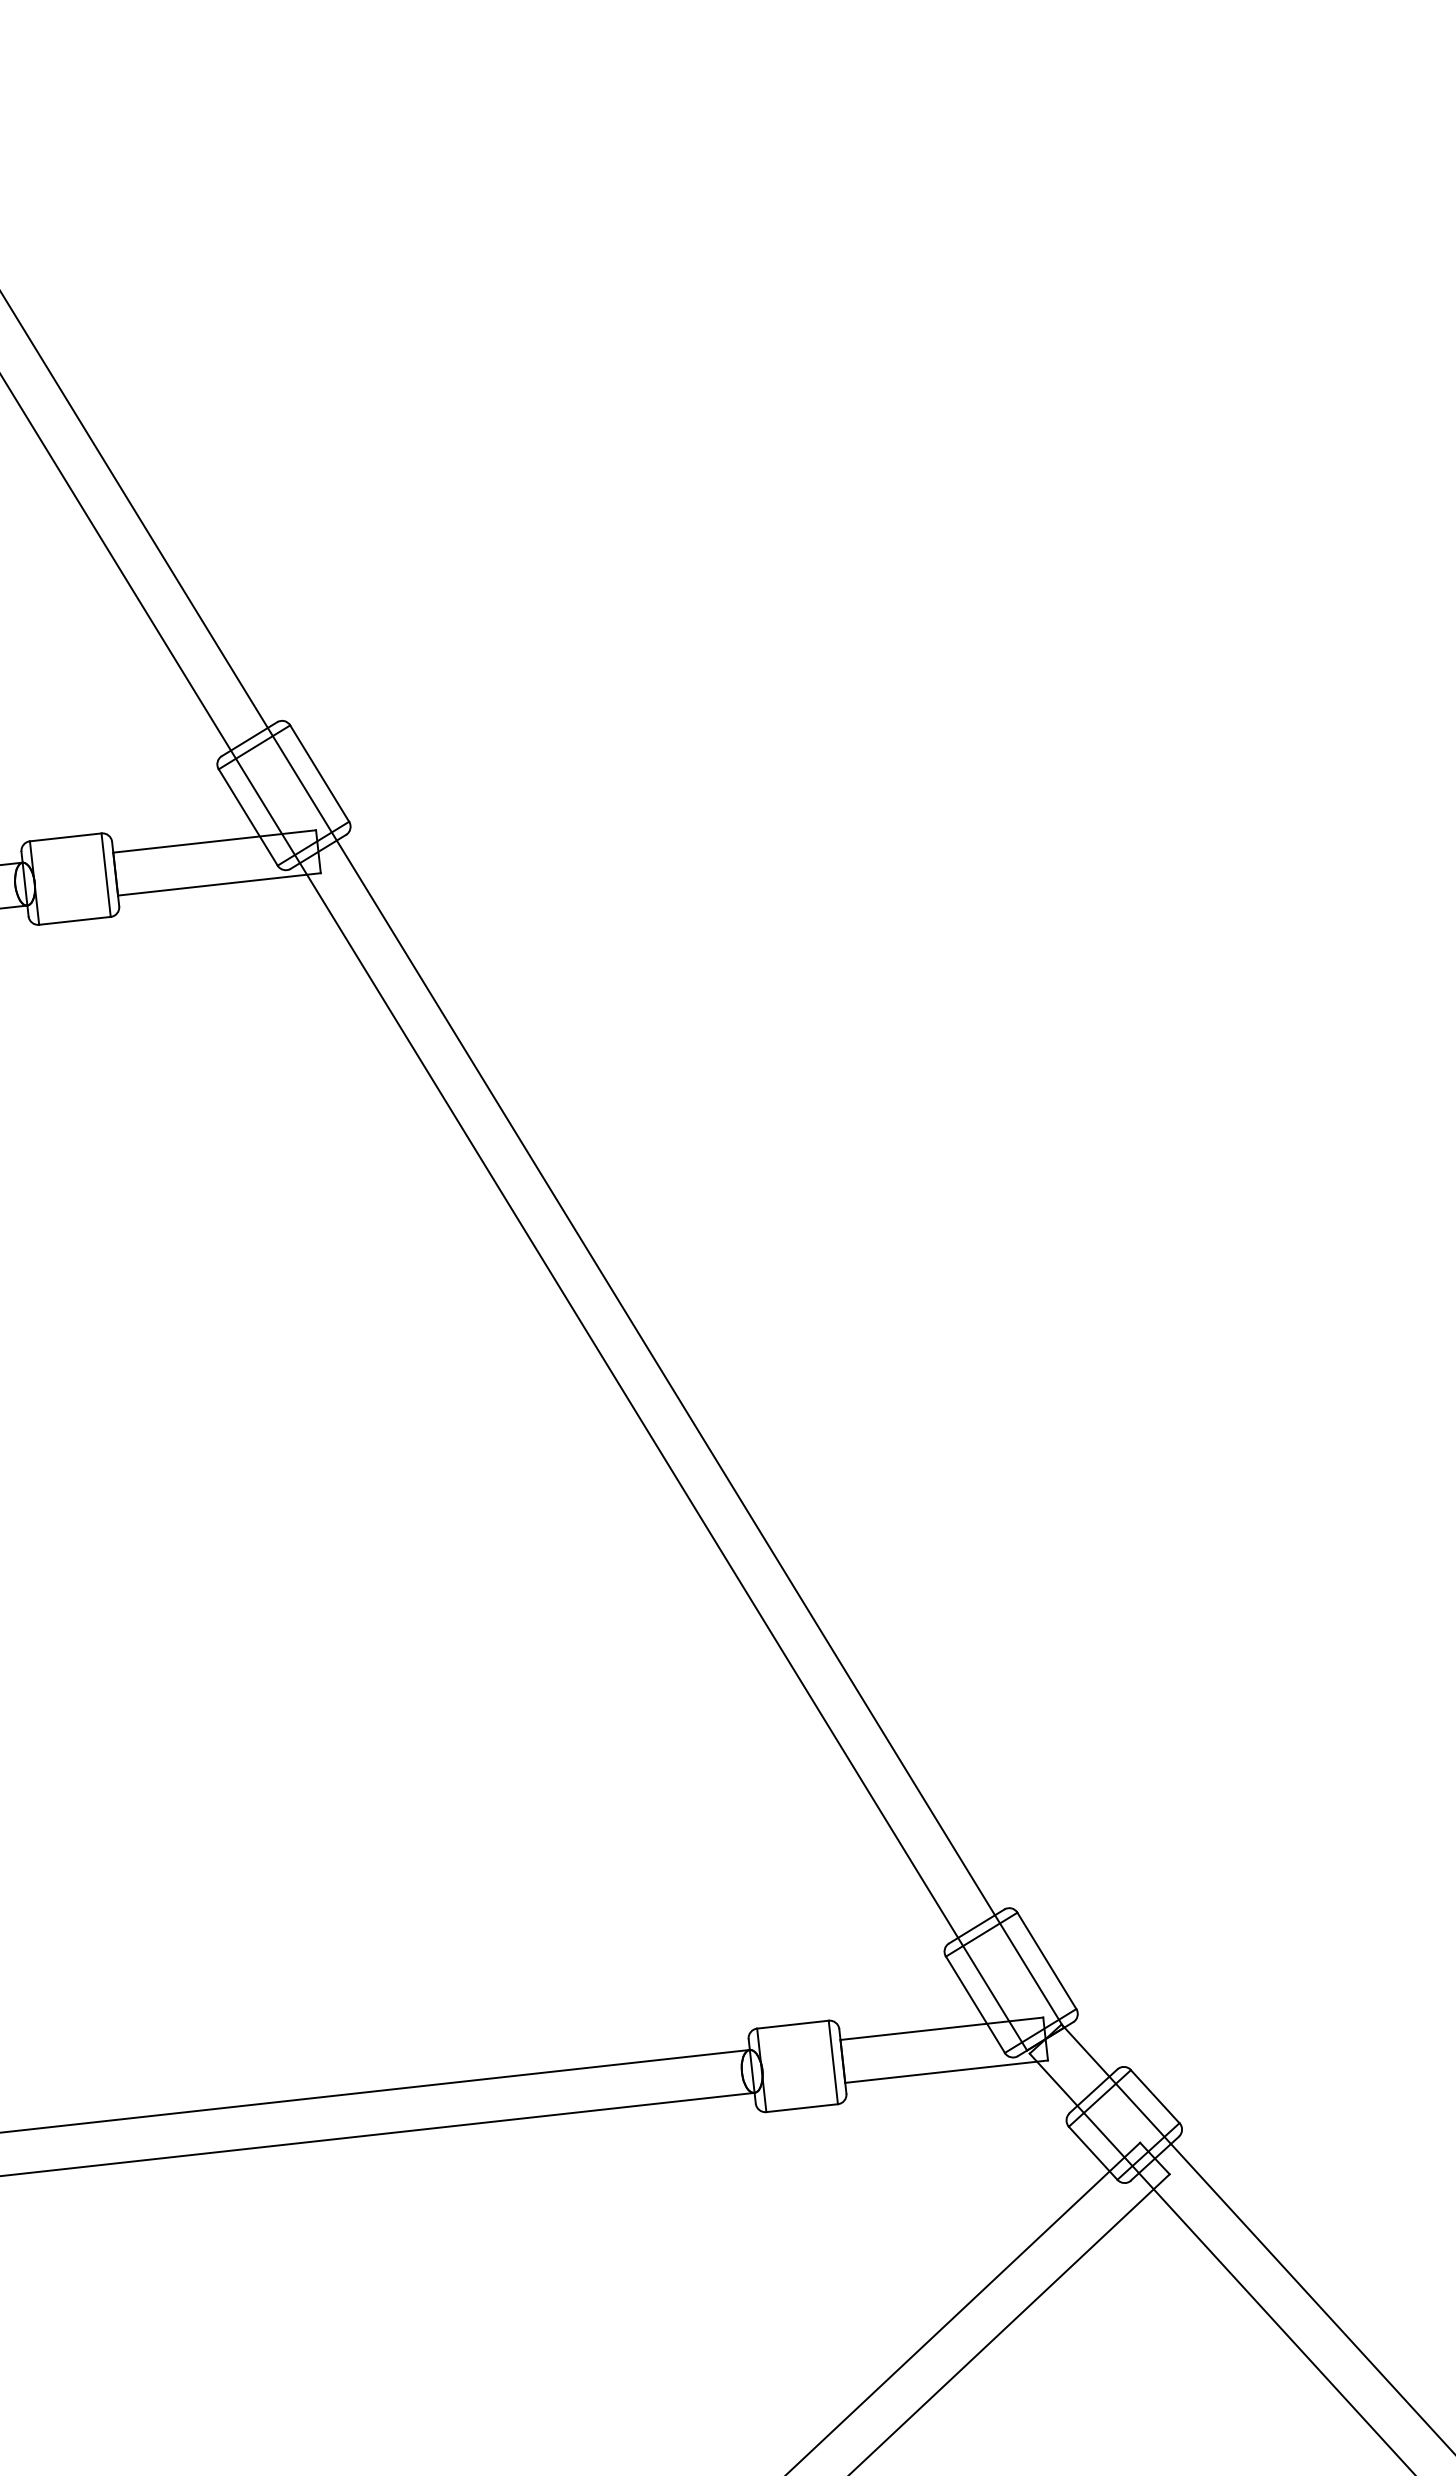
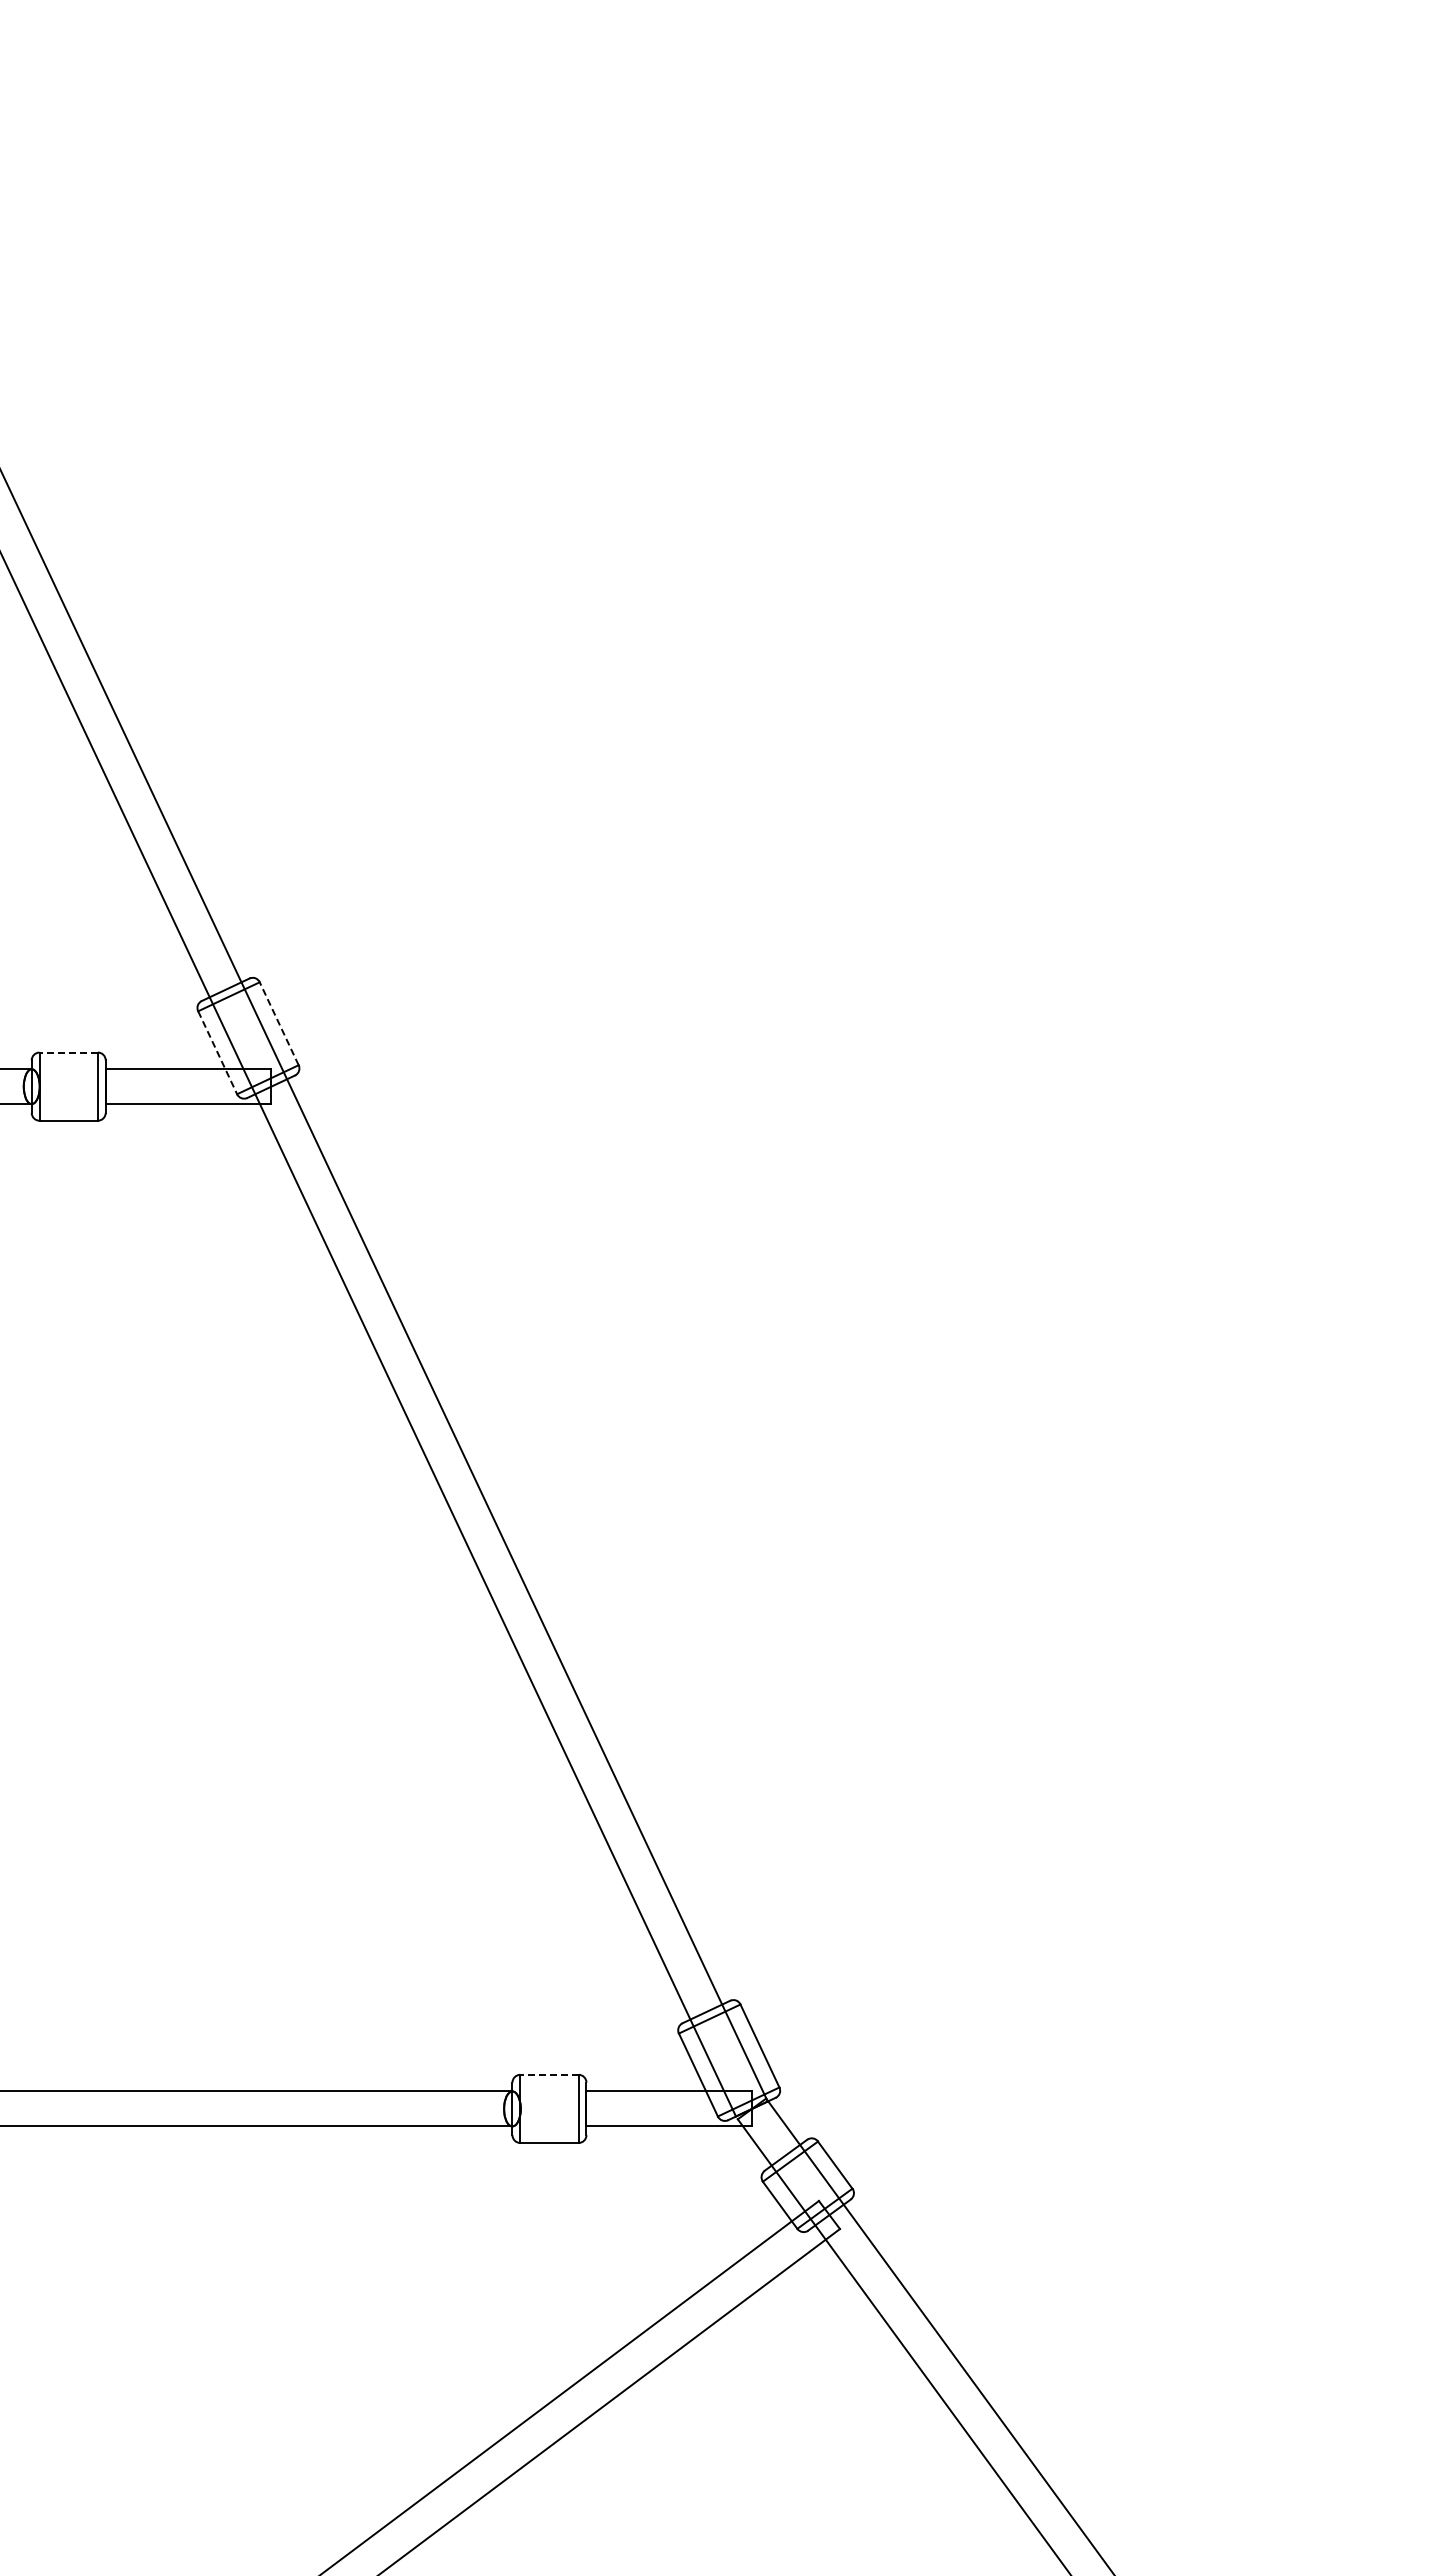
line: (320, 773) -> (279, 1023), solid -> dashed
line: (247, 817) -> (217, 1052), solid -> dashed
line: (65, 837) -> (68, 1052), solid -> dashed
line: (791, 2024) -> (548, 2074), solid -> dashed

